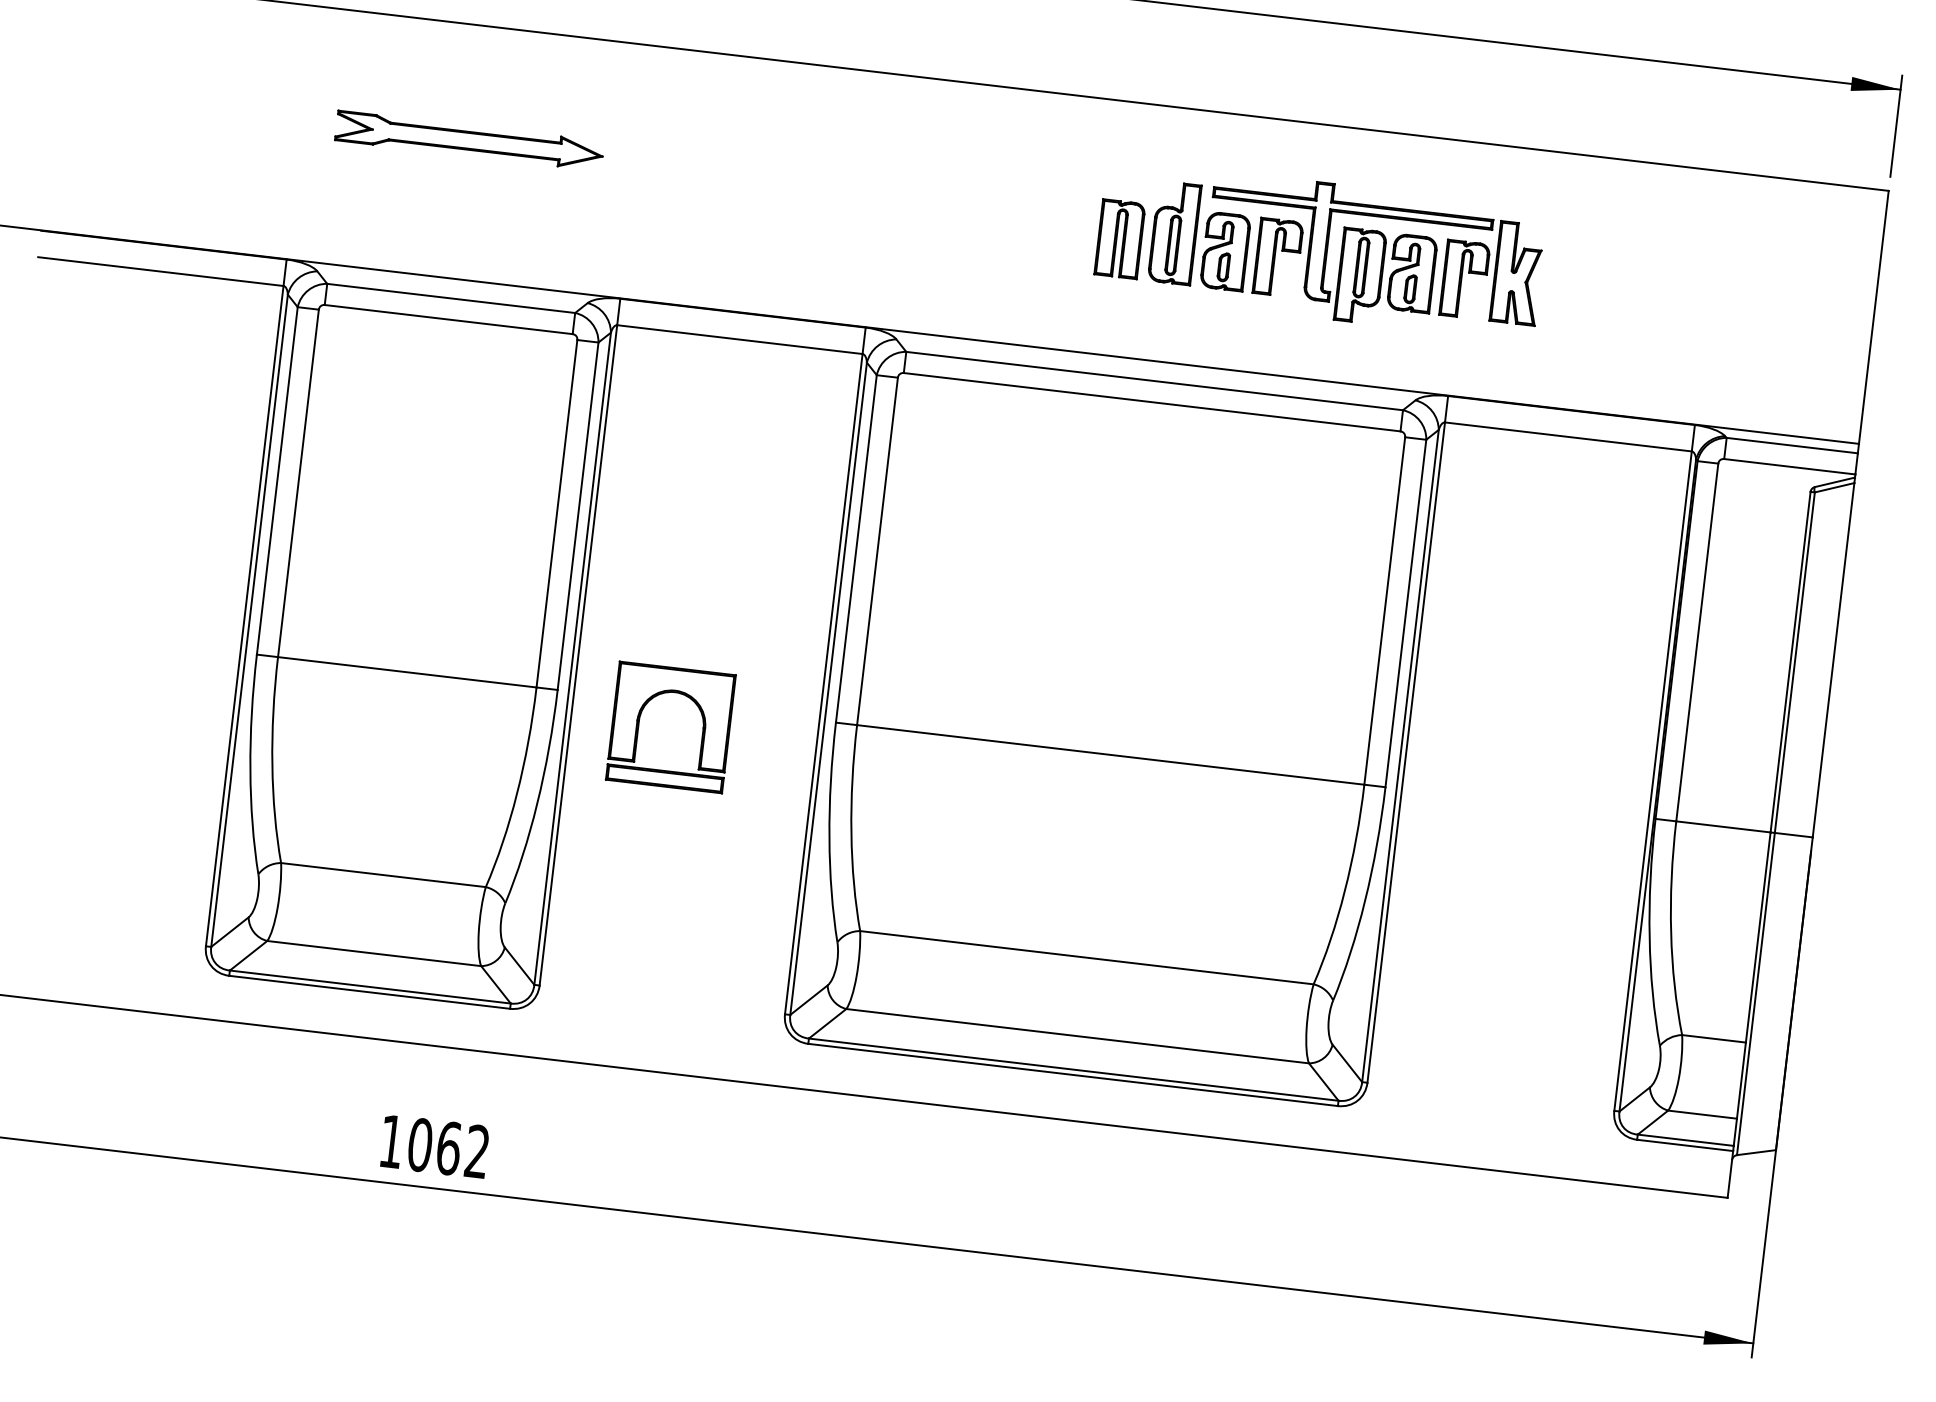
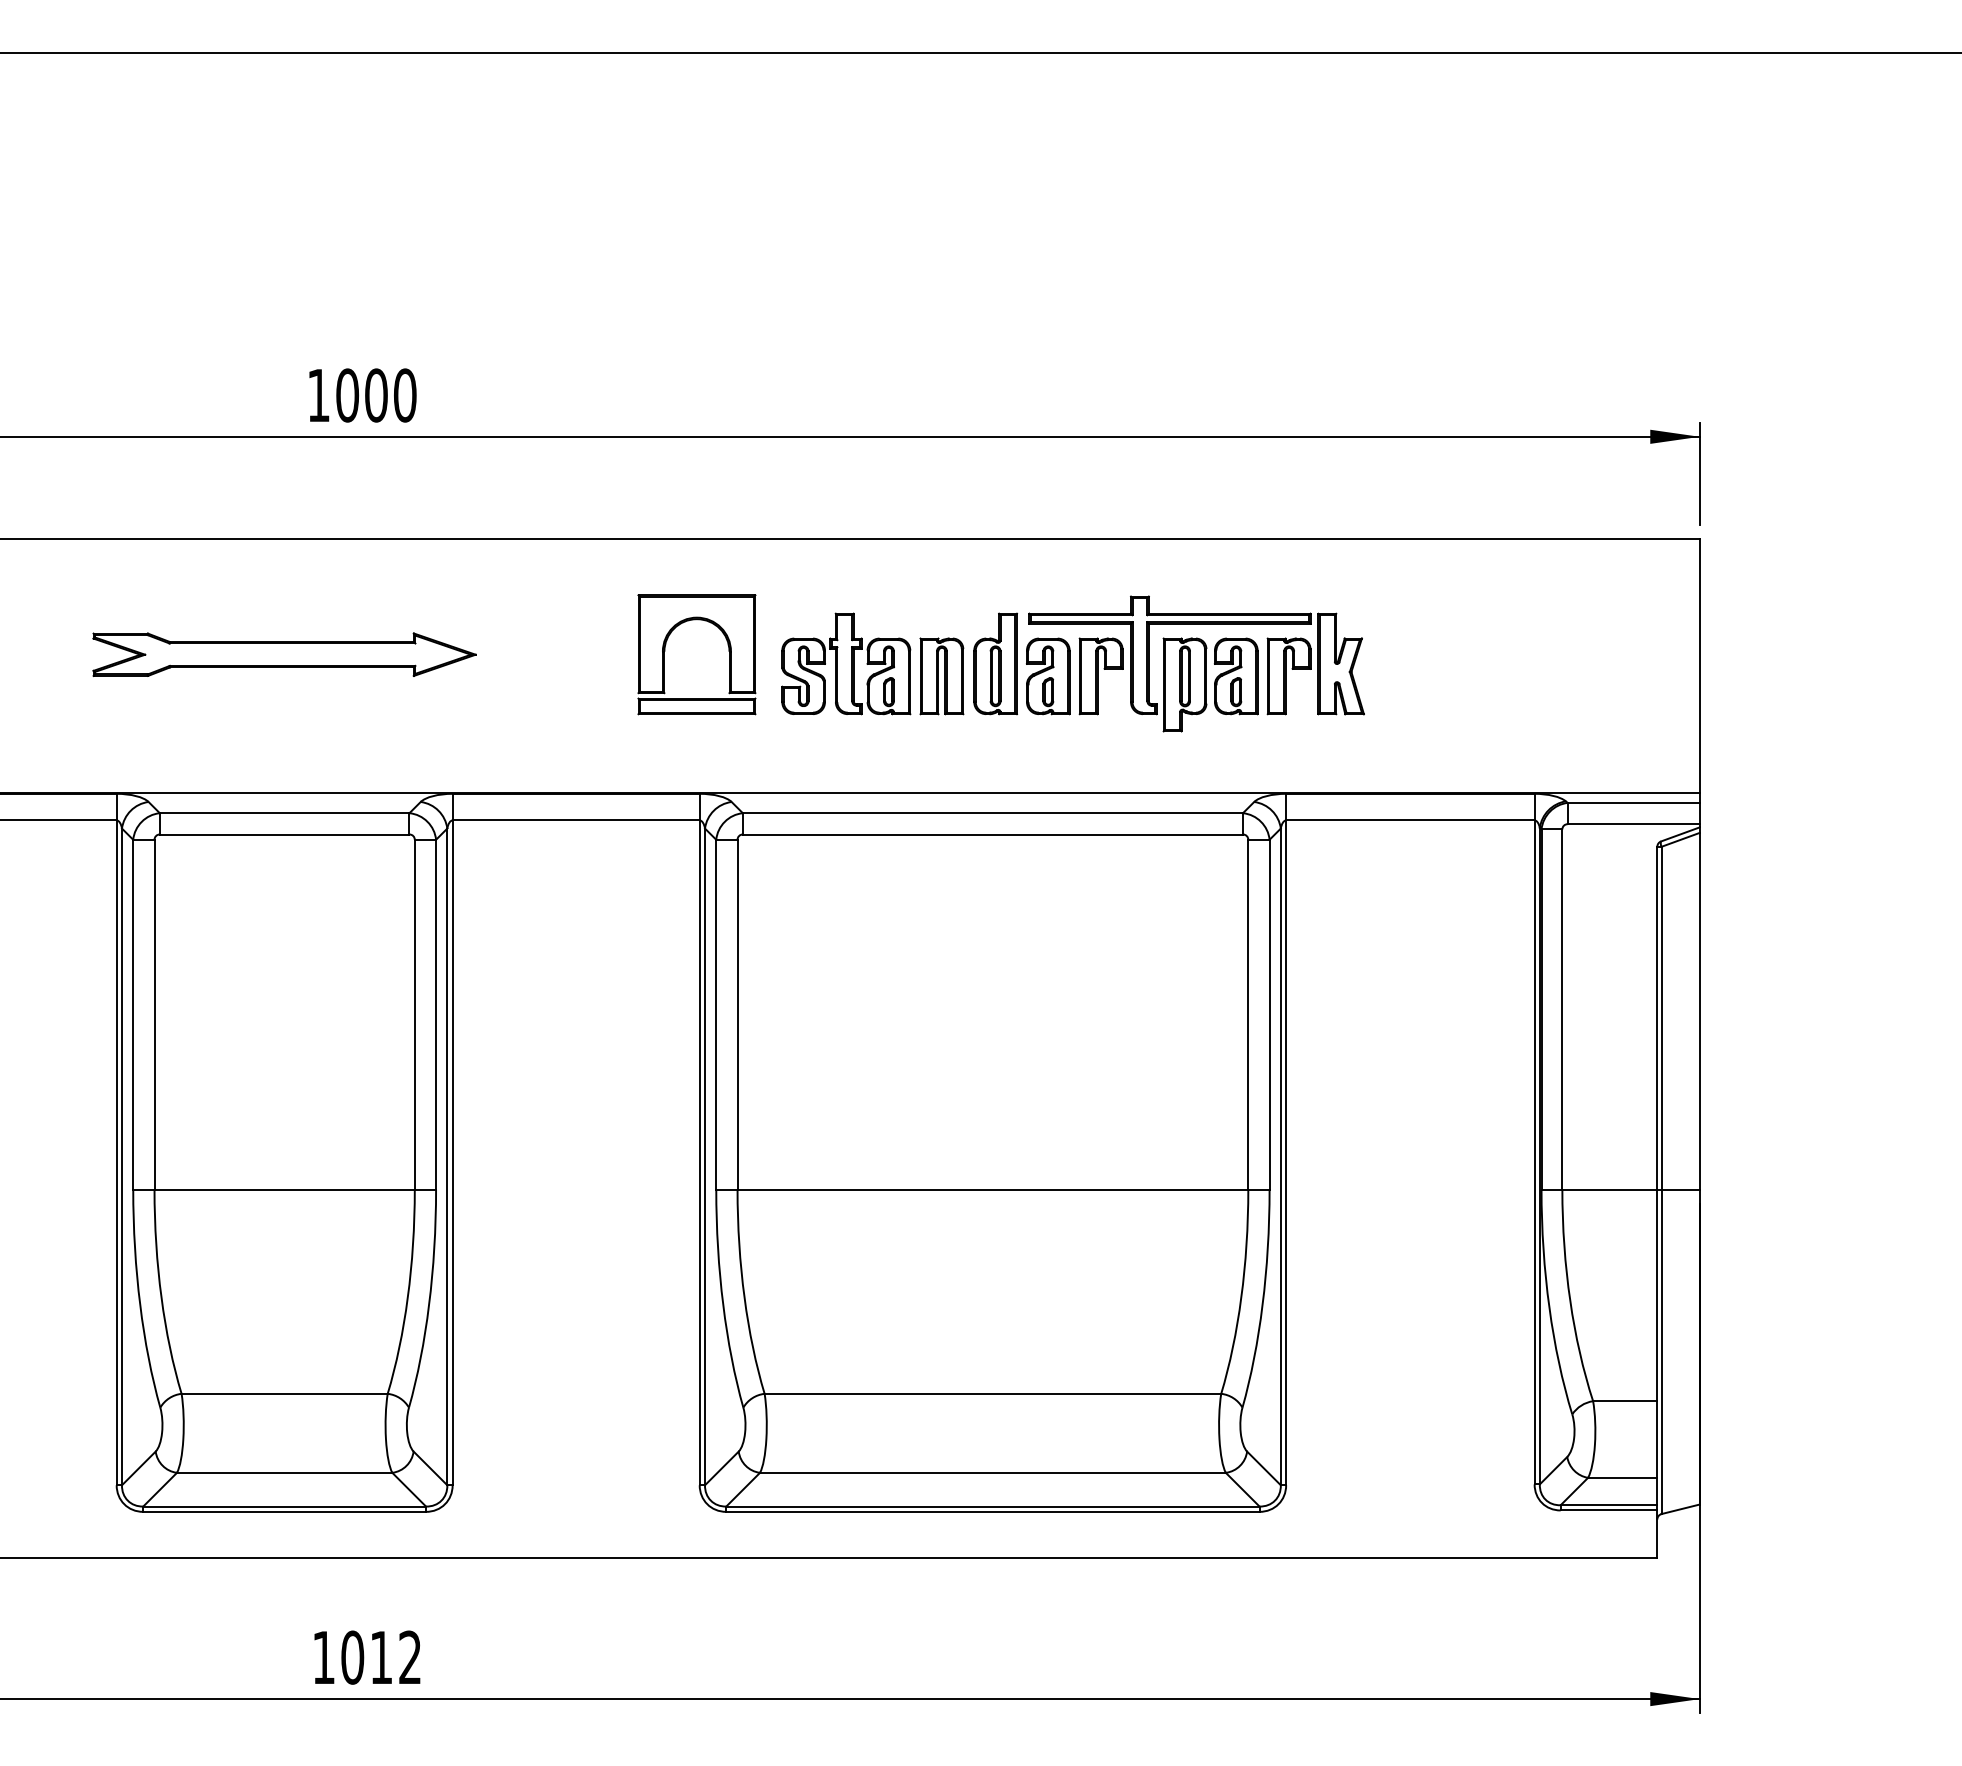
part: (469, 140) -> (284, 654), size x1.43
part: (1026, 215) -> (846, 663), added
part: (640, 720) -> (665, 651), moved
text: (448, 1148) -> (381, 1657), 1062 -> 1012

